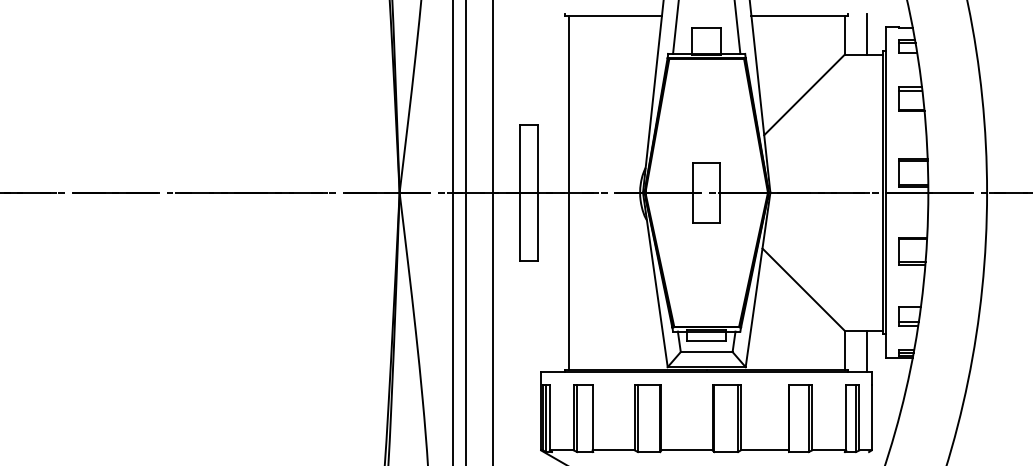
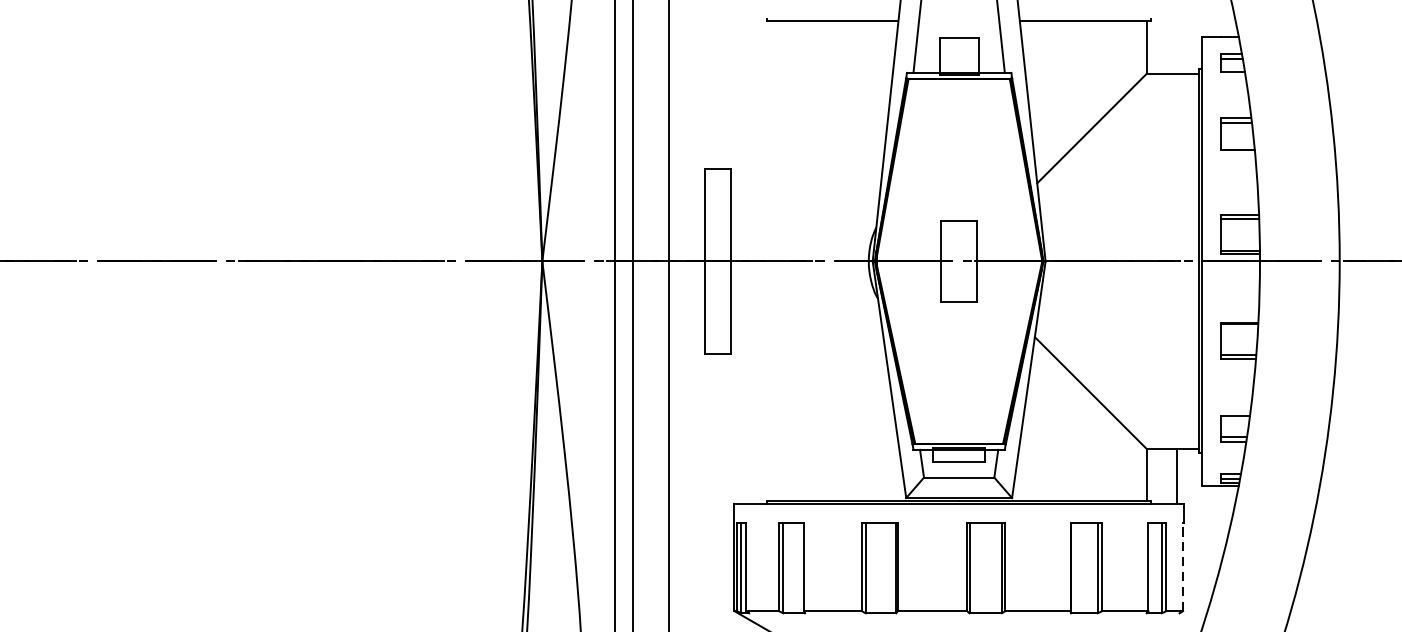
line: (866, 33) -> (1176, 45), removed
line: (568, 192) -> (771, 261), removed
line: (871, 417) -> (1182, 566), solid -> dashed

